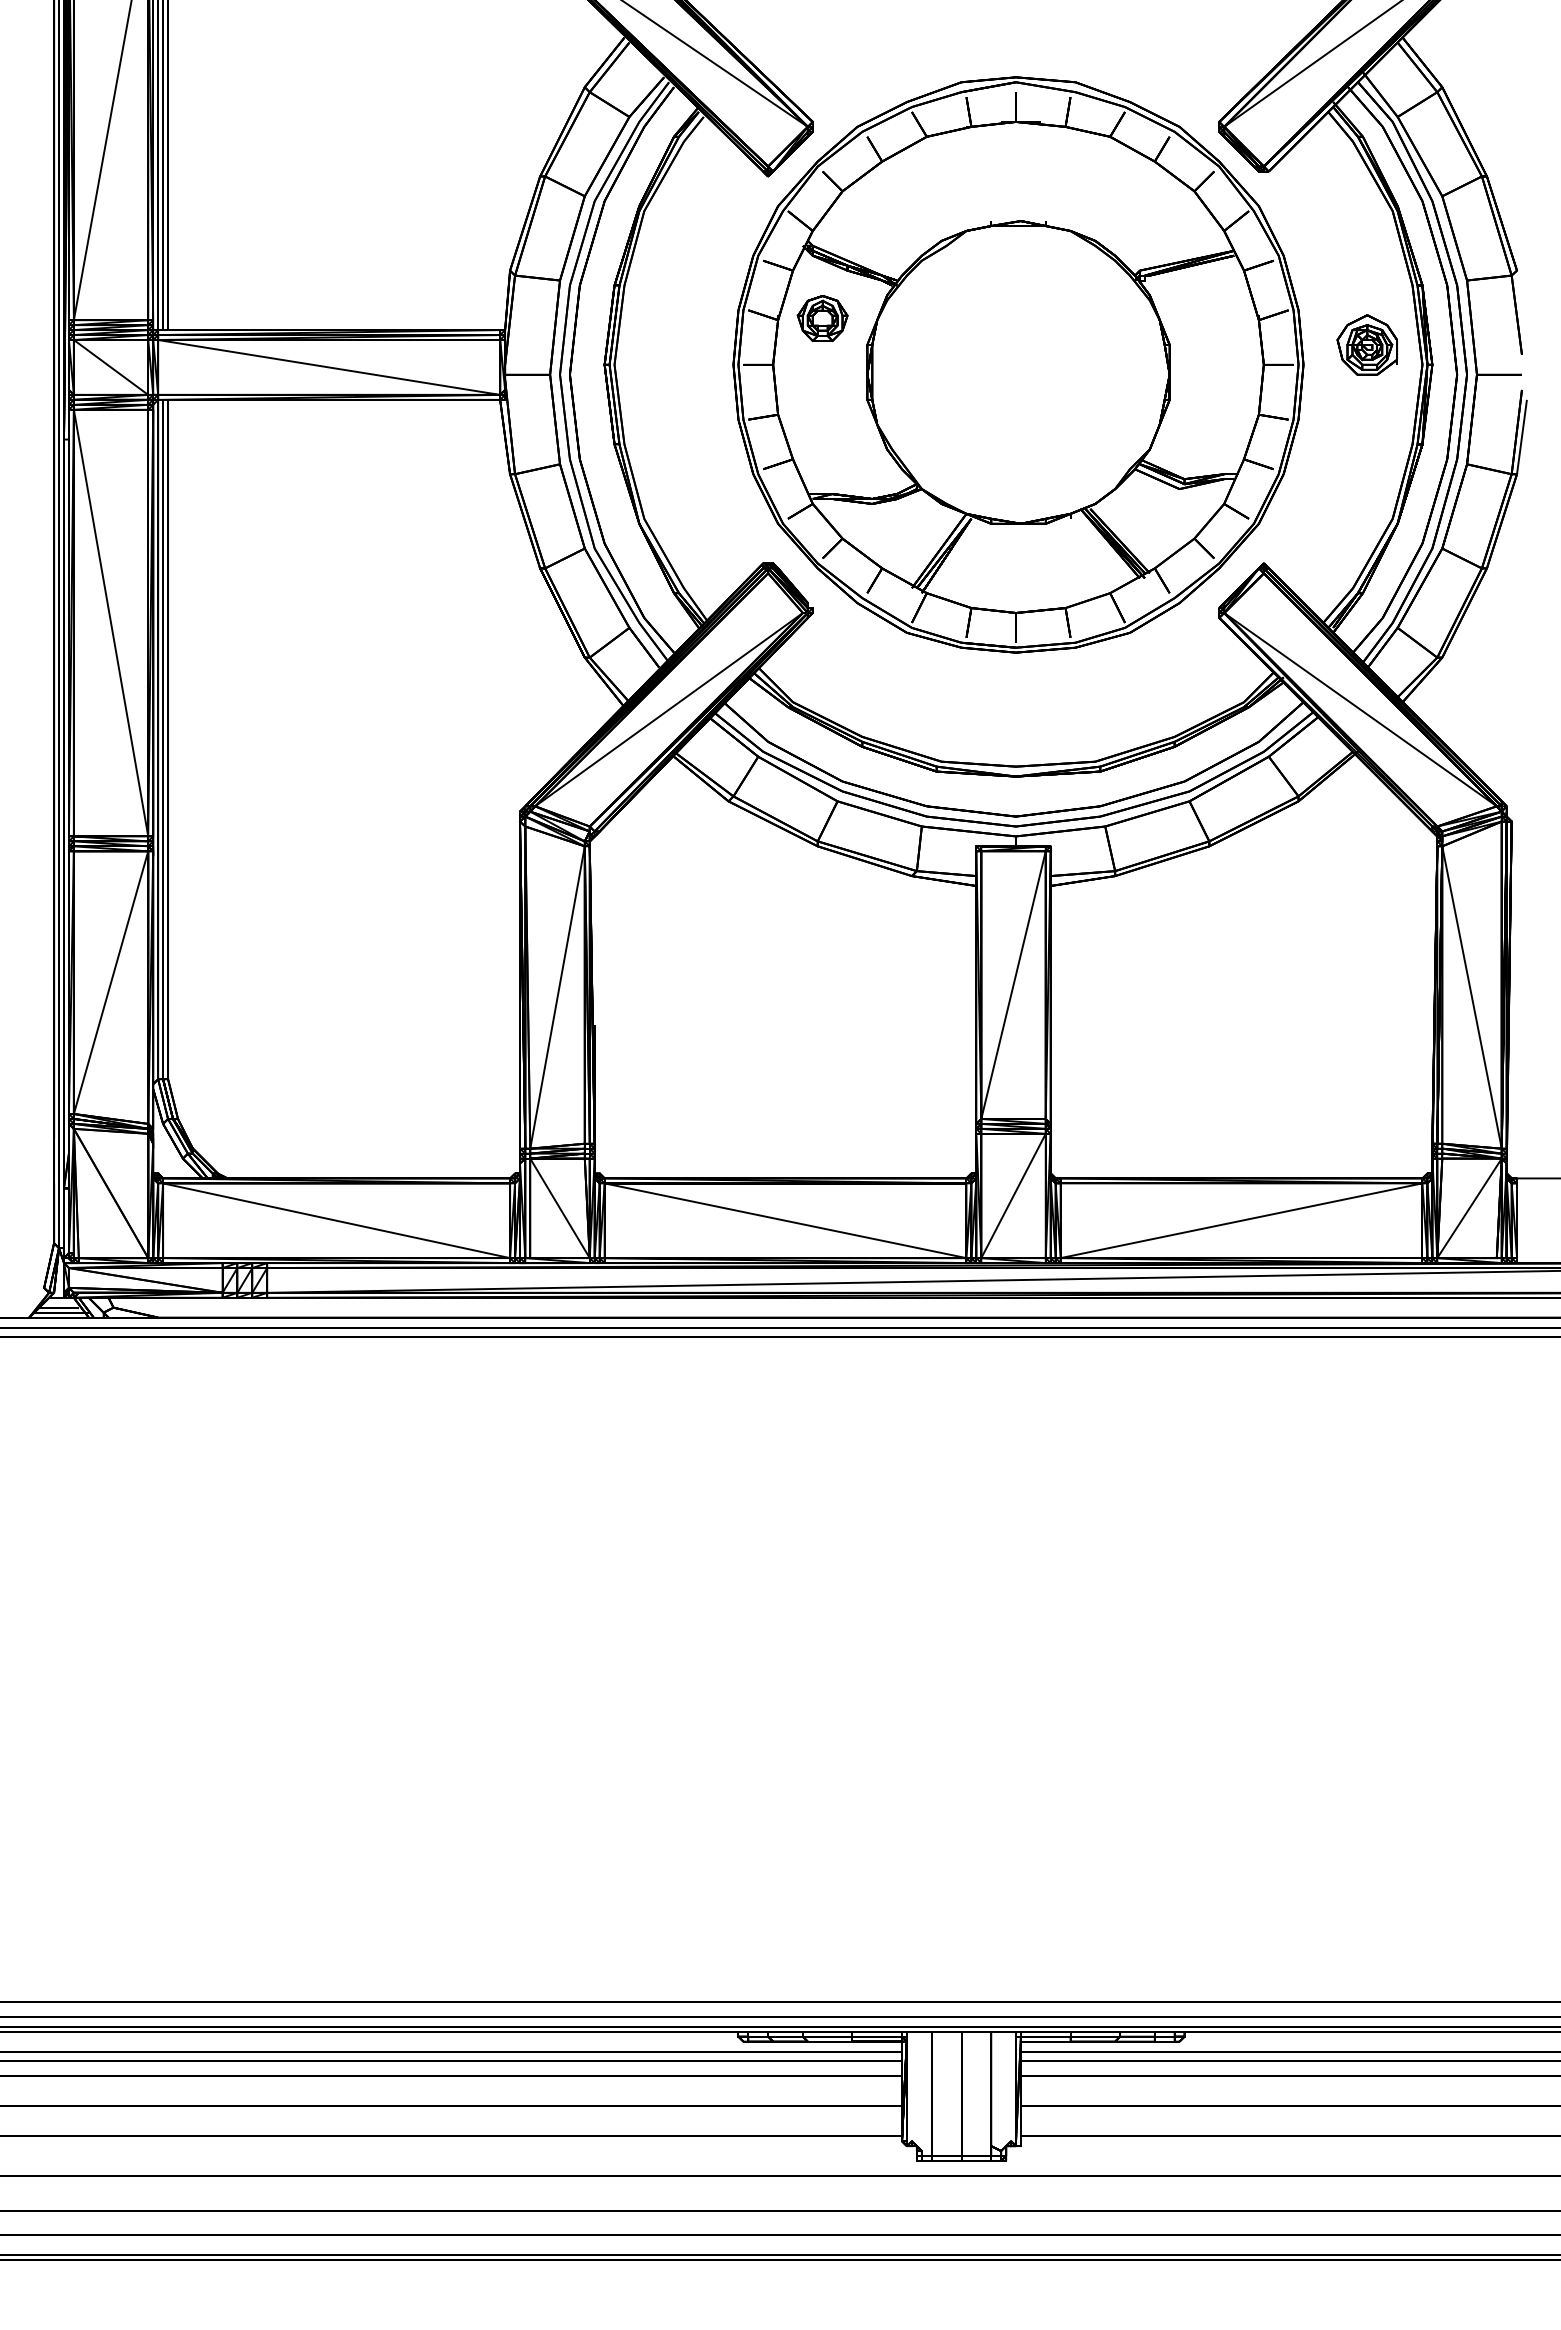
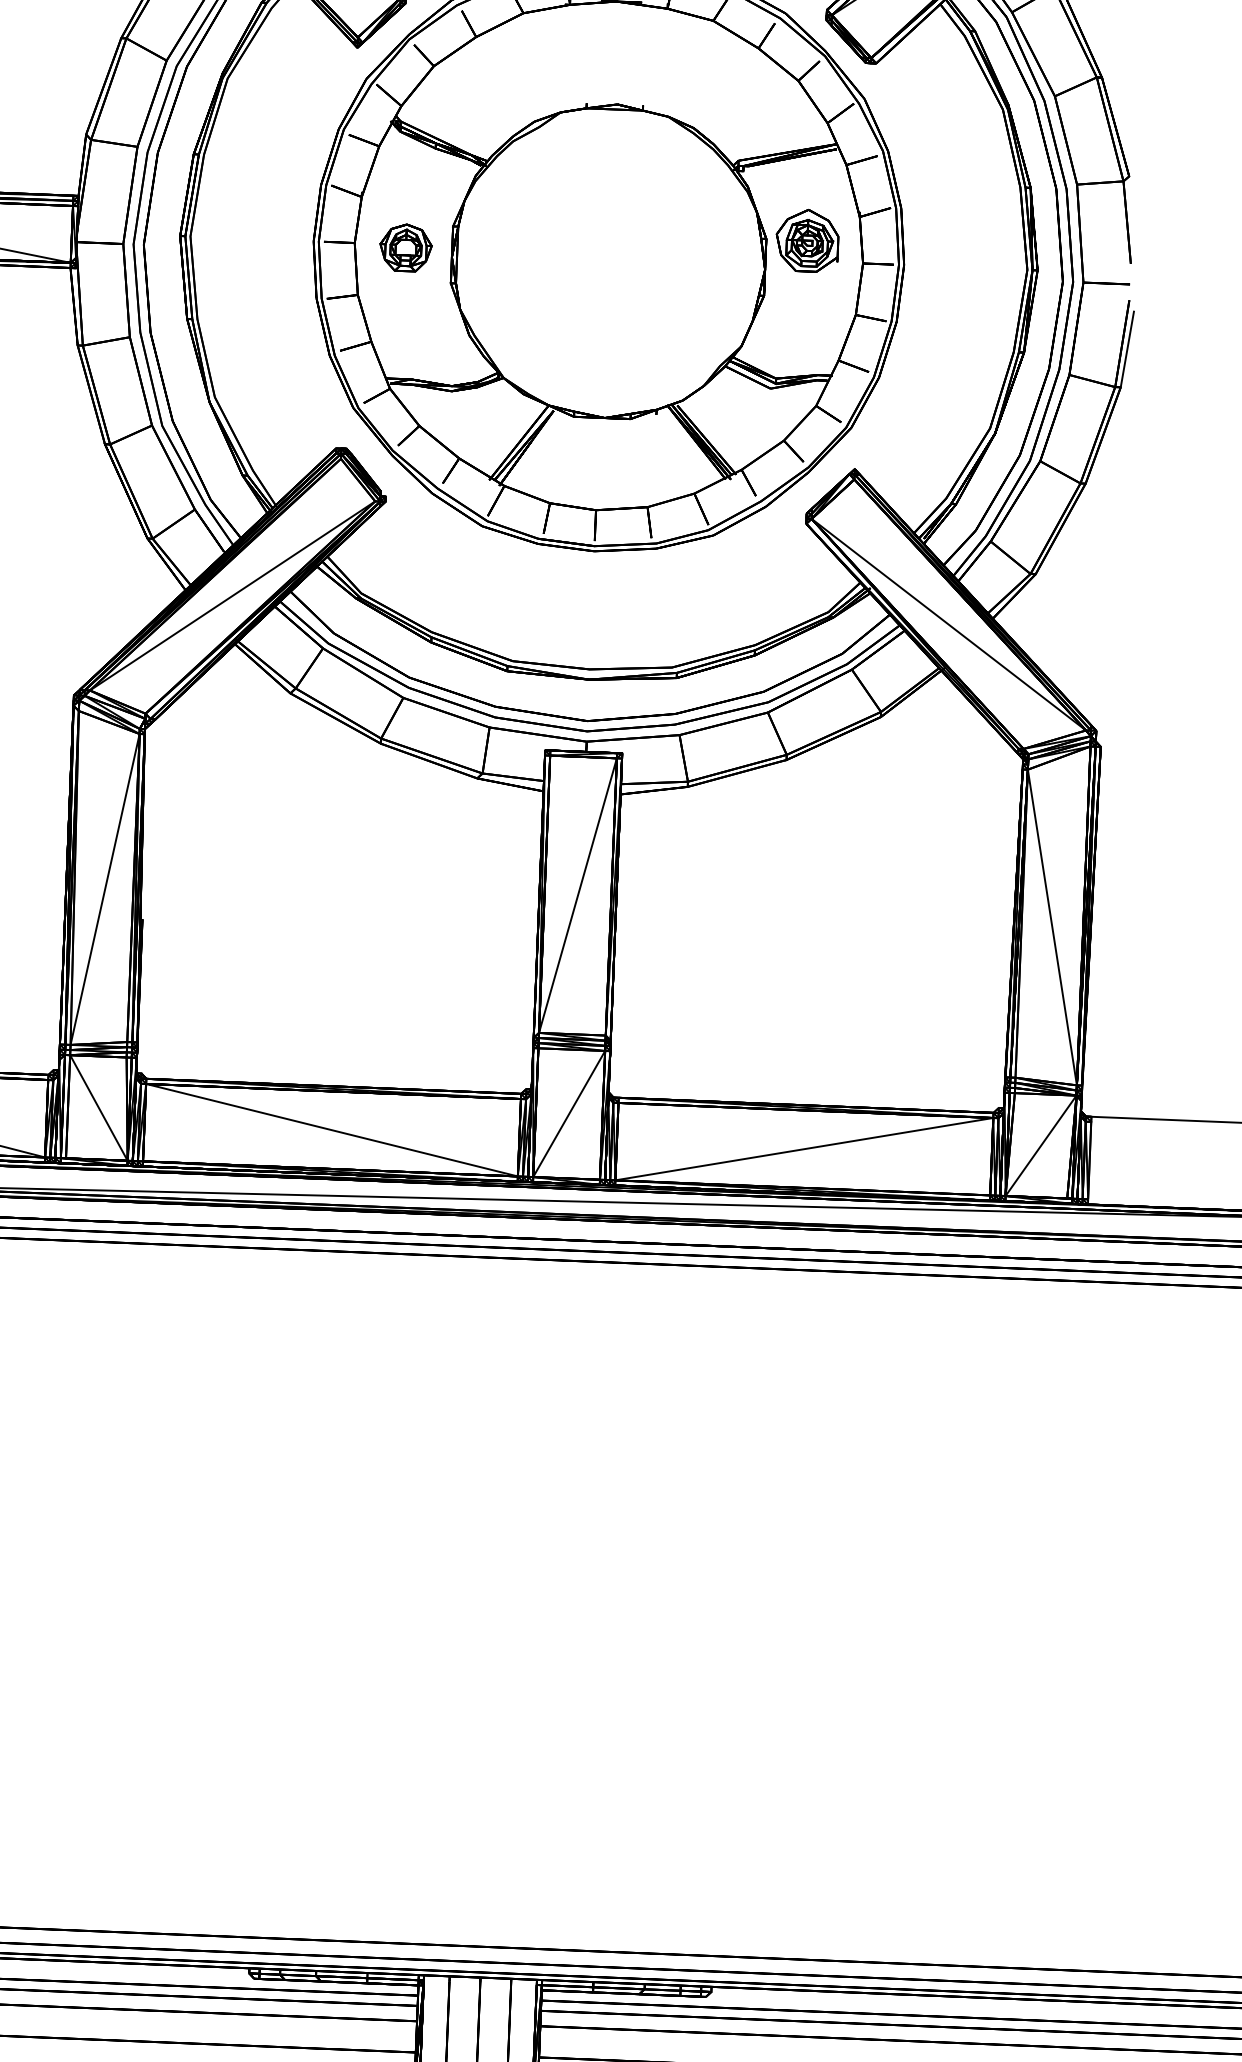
part: (822, 318) -> (405, 247), moved
part: (1366, 344) -> (806, 240), moved

